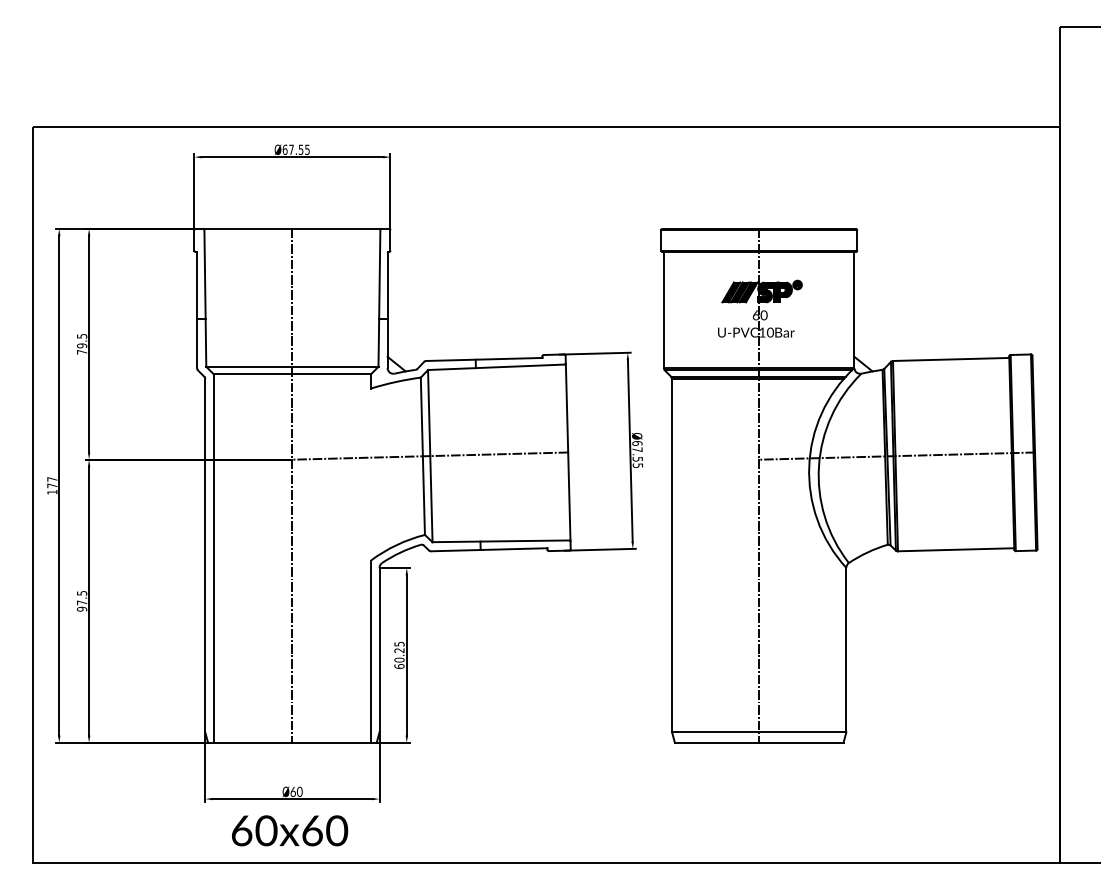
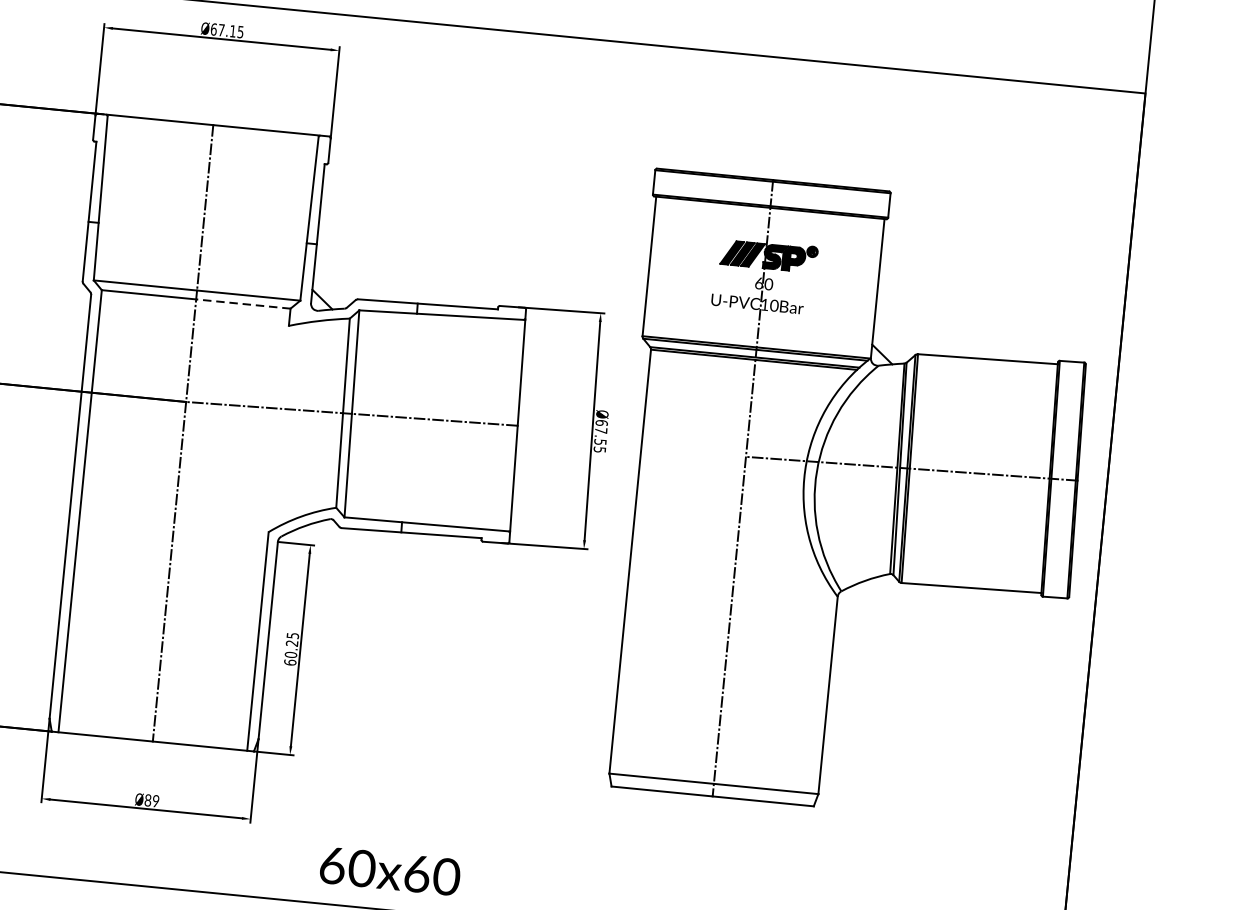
text: (300, 149) -> (232, 30), Ø67.55 -> Ø67.15
line: (331, 374) -> (243, 304), solid -> dashed
text: (296, 791) -> (152, 800), 60 -> 89
text: (290, 830) -> (390, 871), moved

